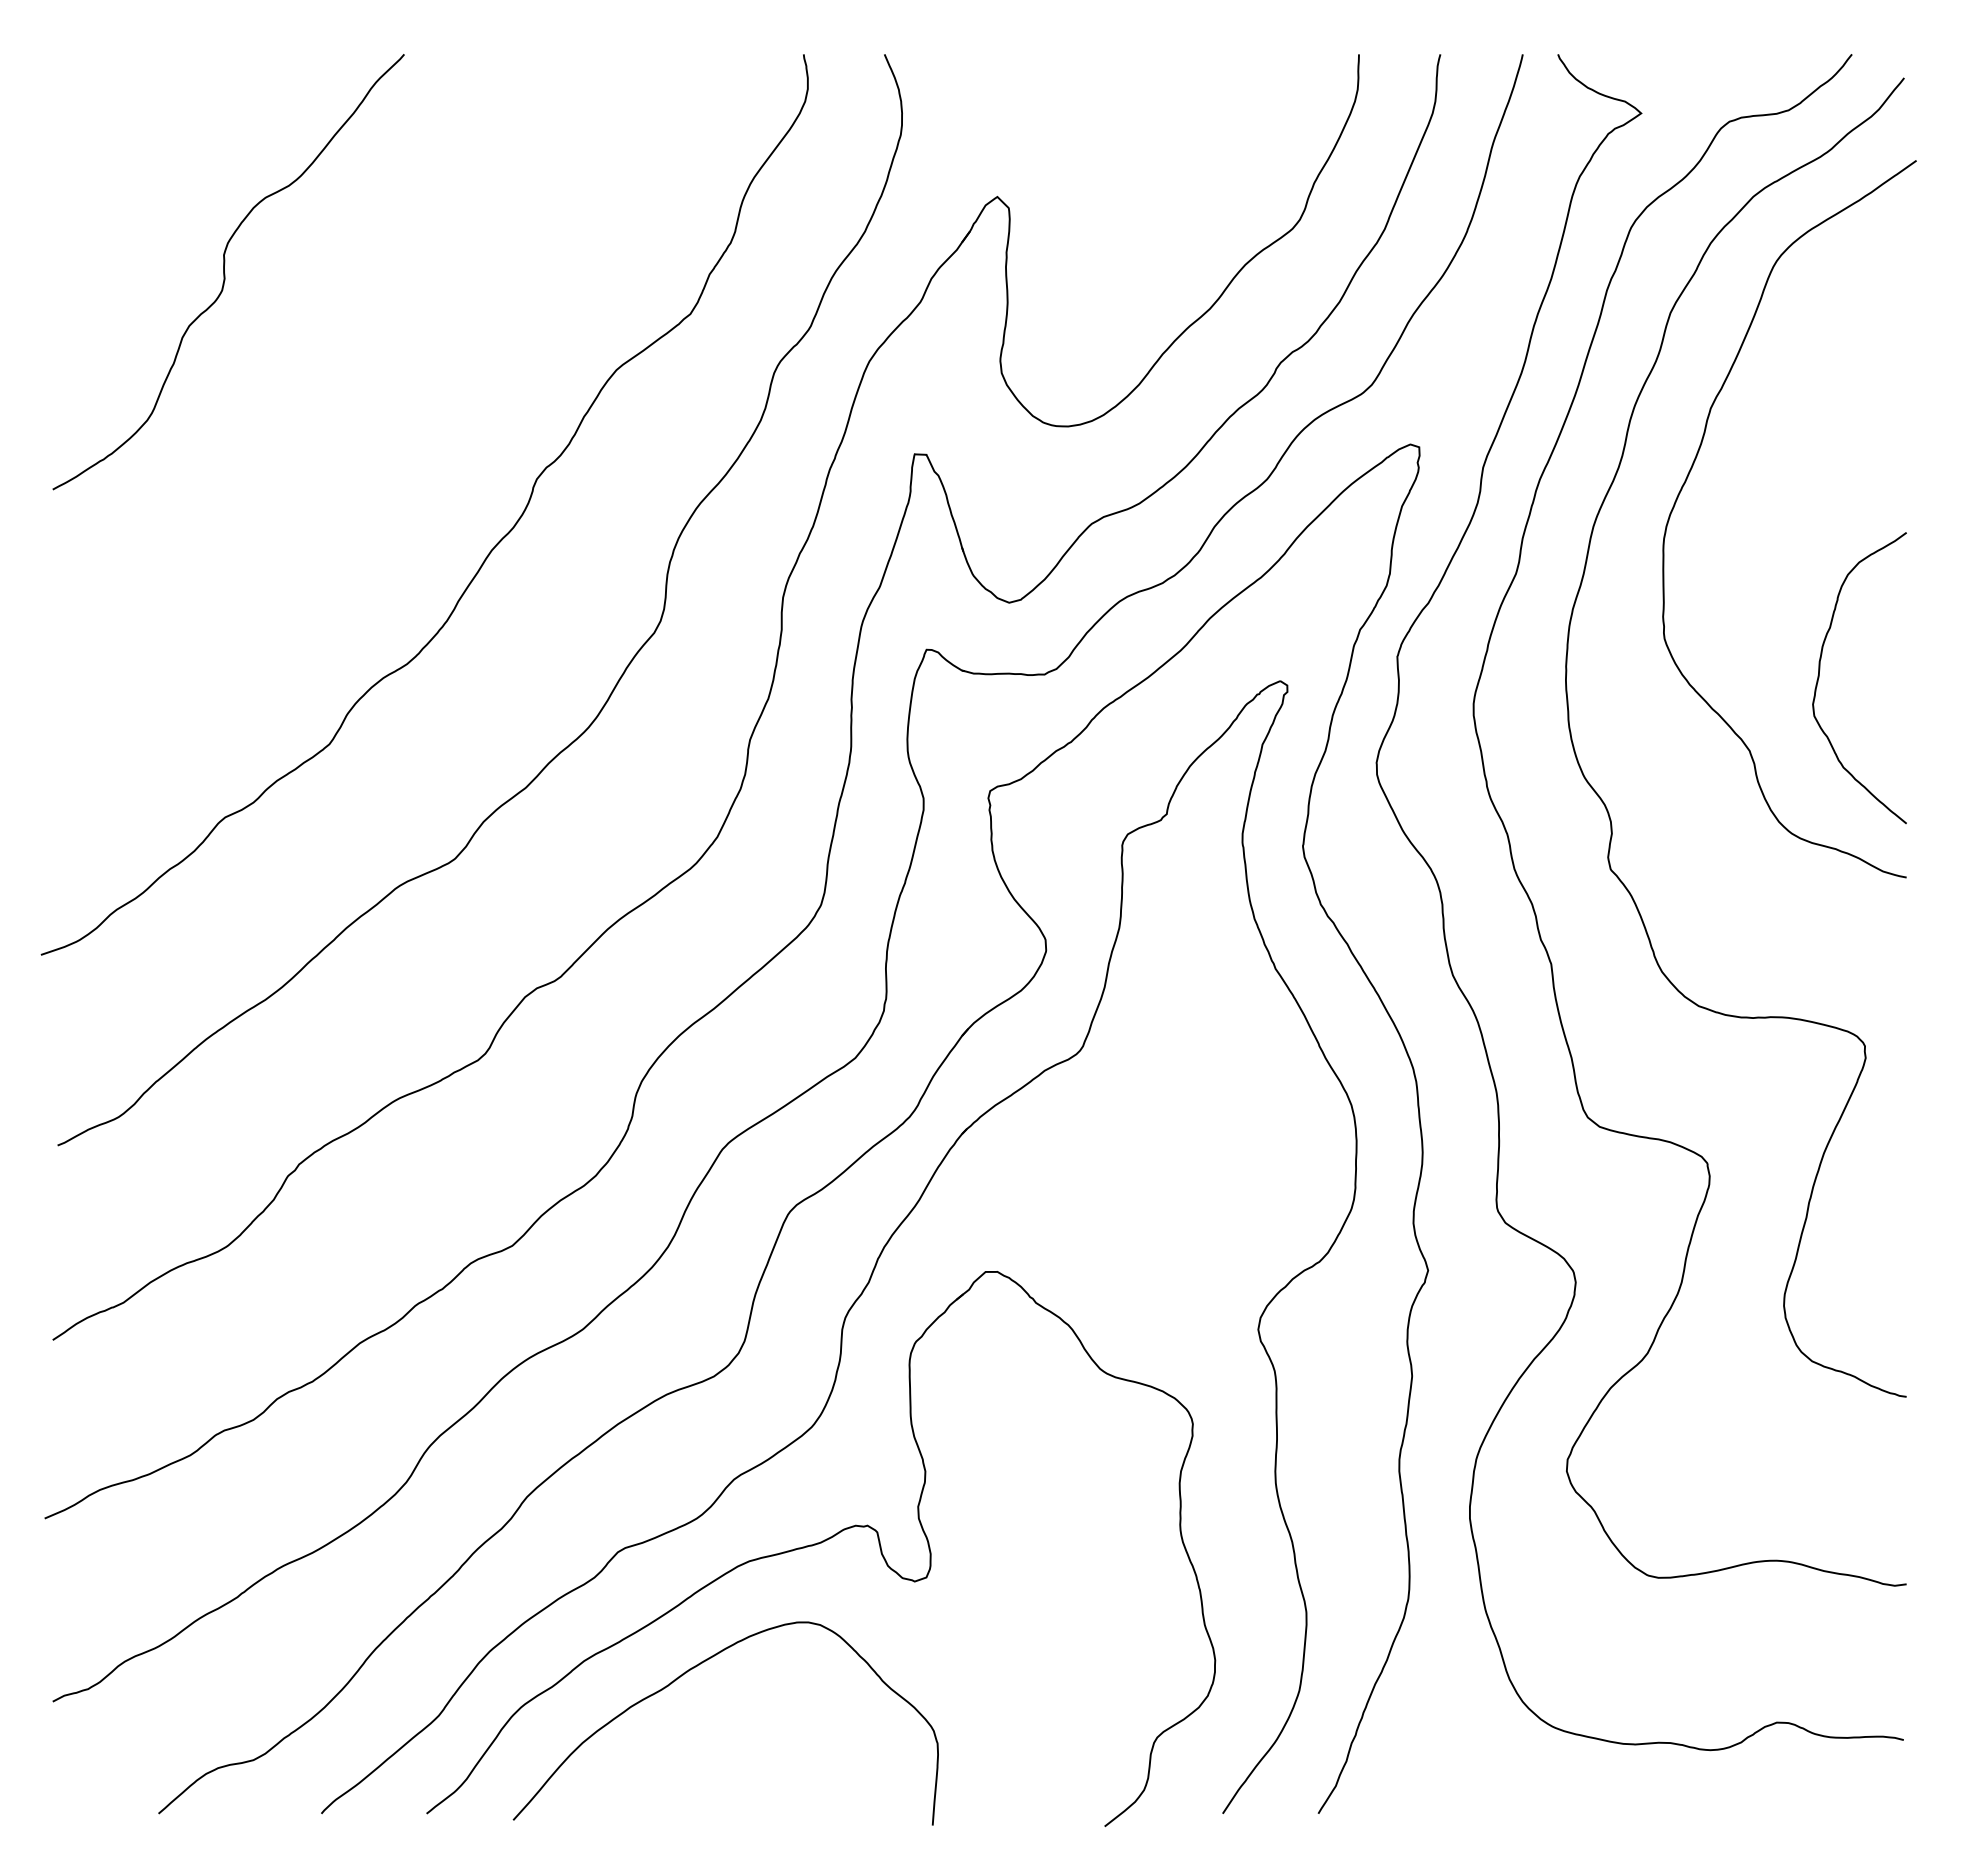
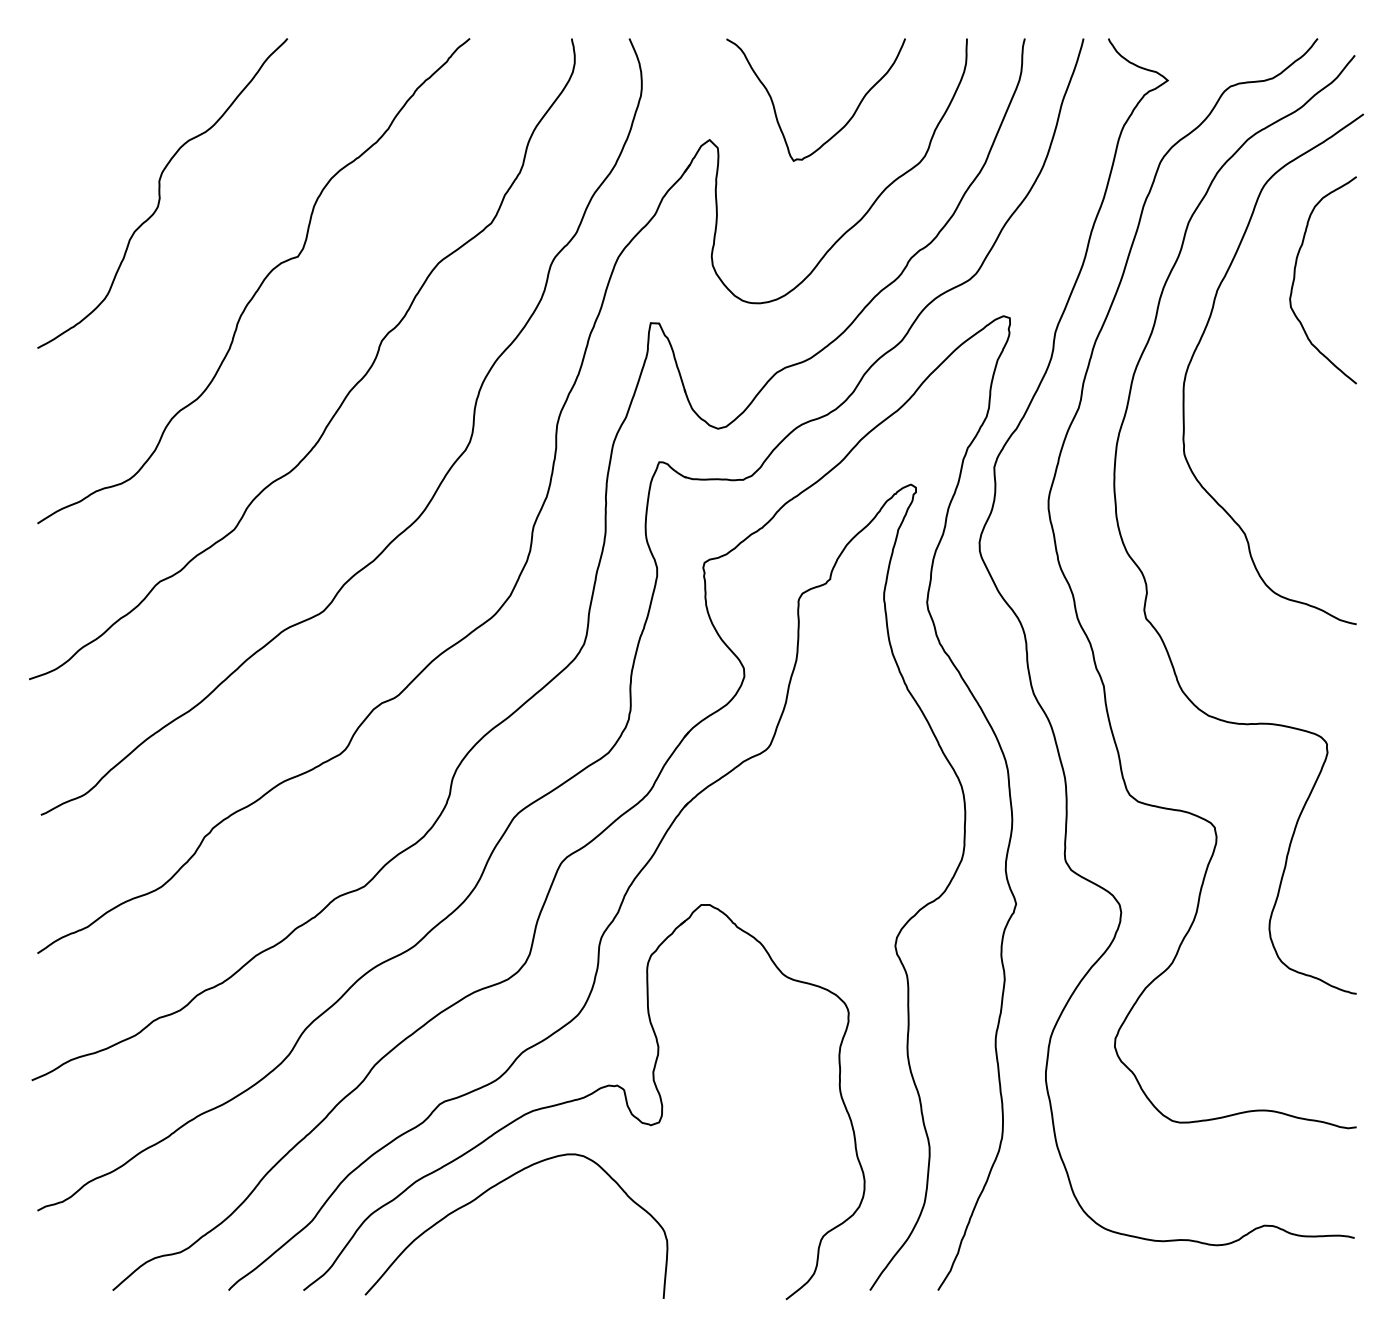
curve: (1184, 178) -> (842, 126), added
curve: (365, 400) -> (260, 284), added
curve: (1820, 670) -> (1295, 274), moved

